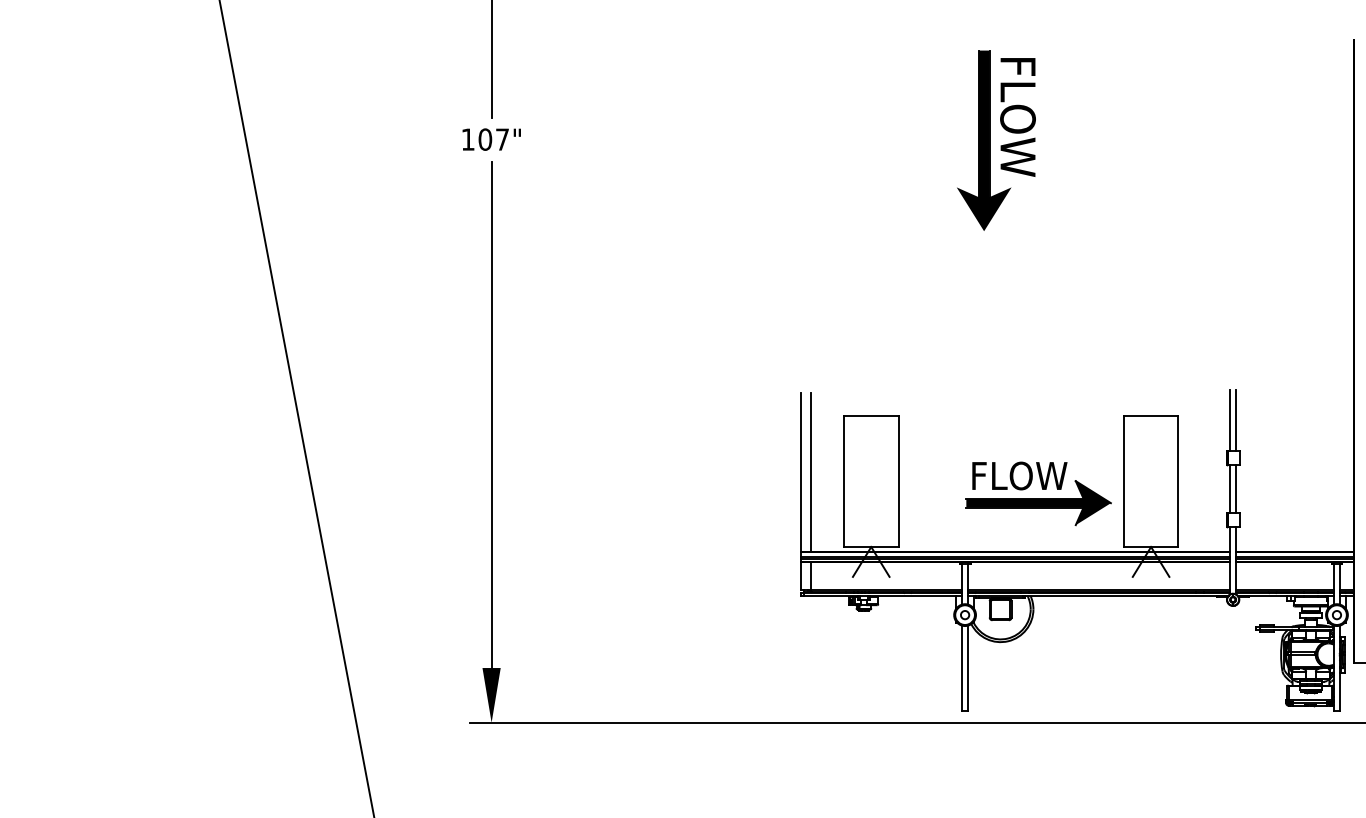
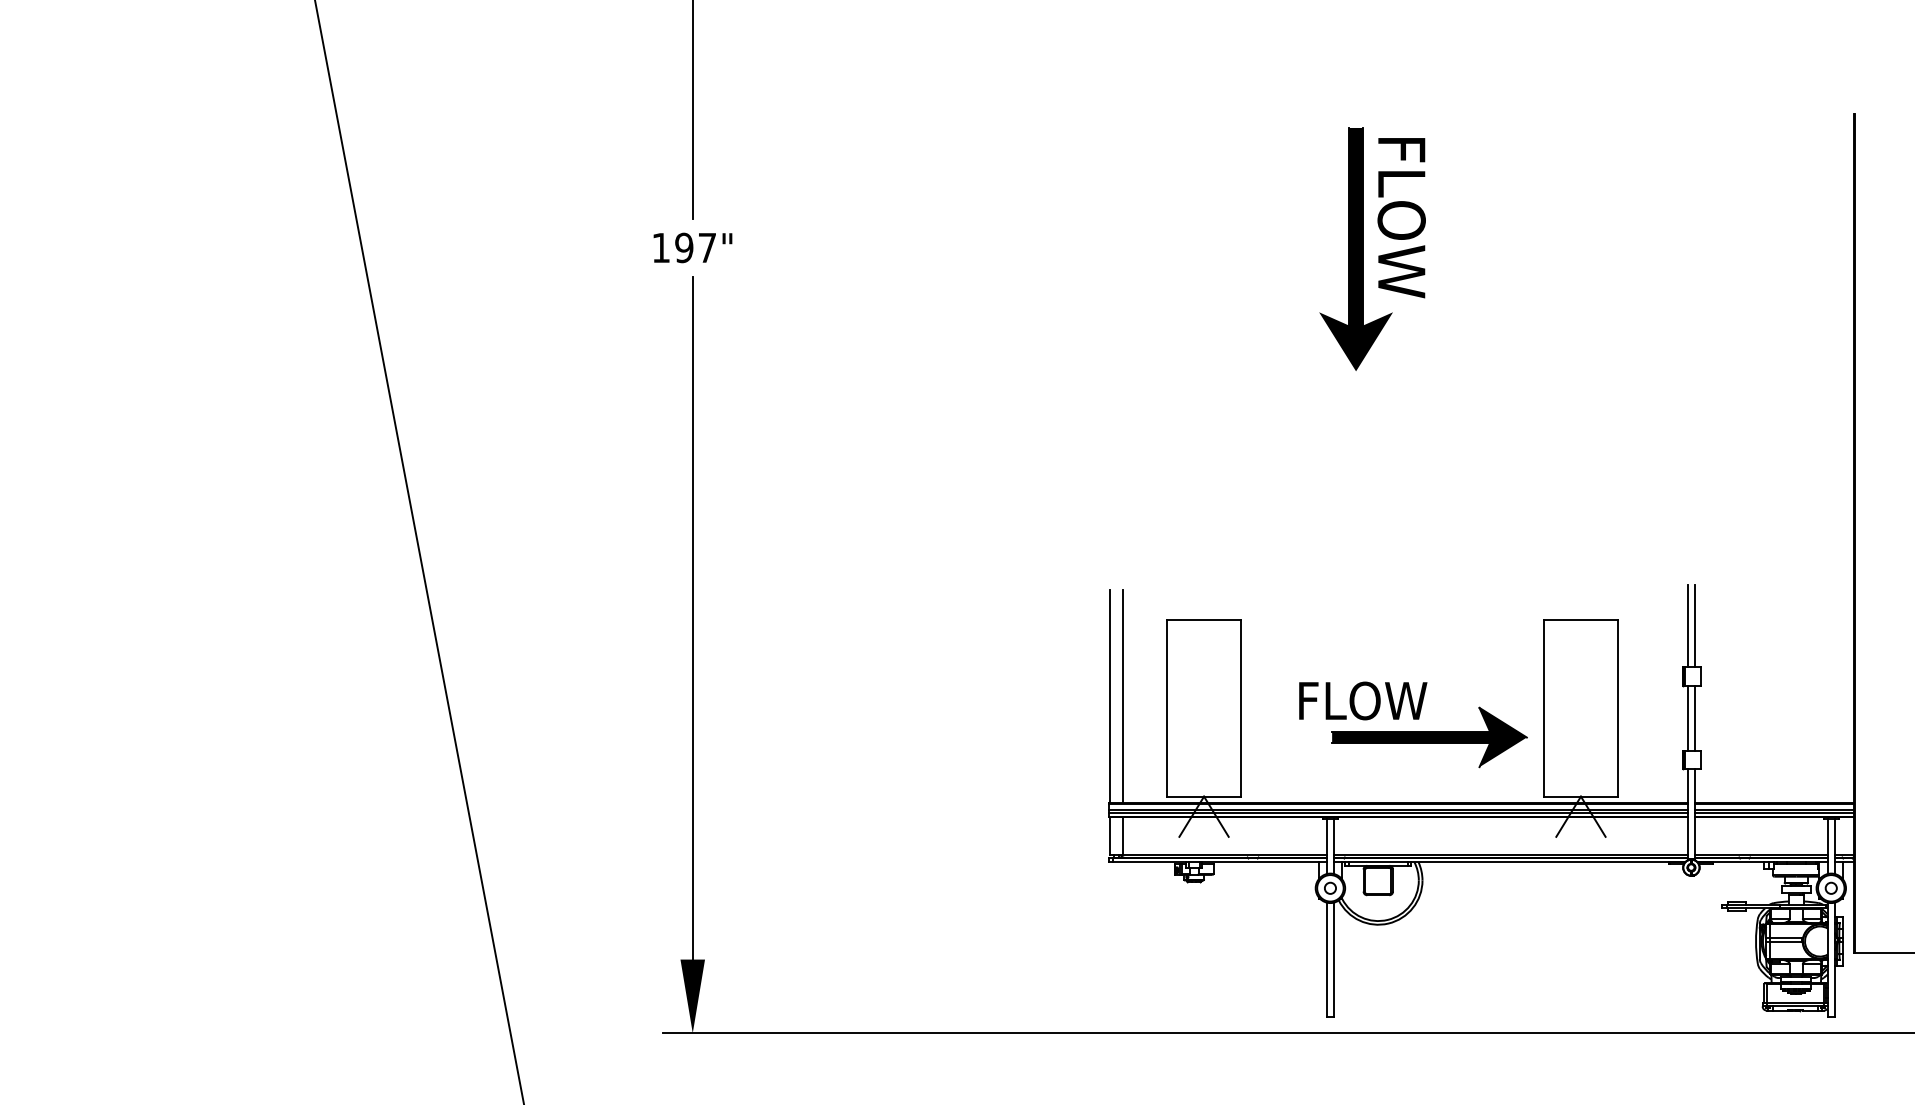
text: (485, 139) -> (684, 247), 107" -> 197"
text: (1020, 475) -> (1363, 700), moved

